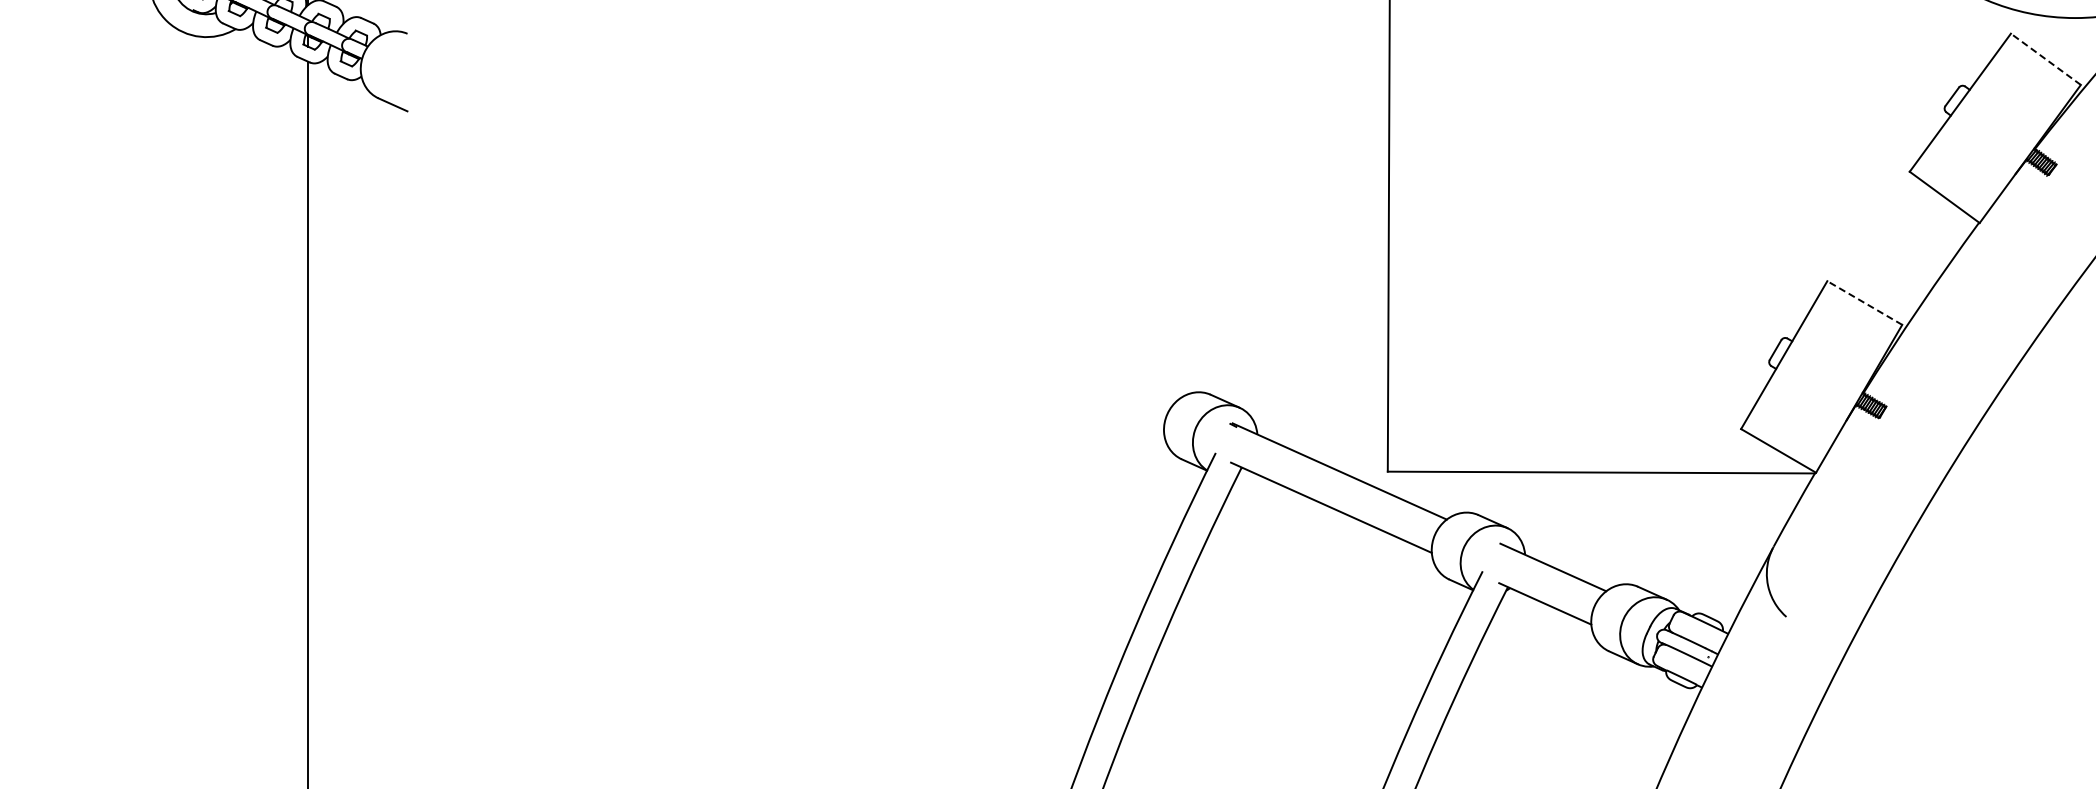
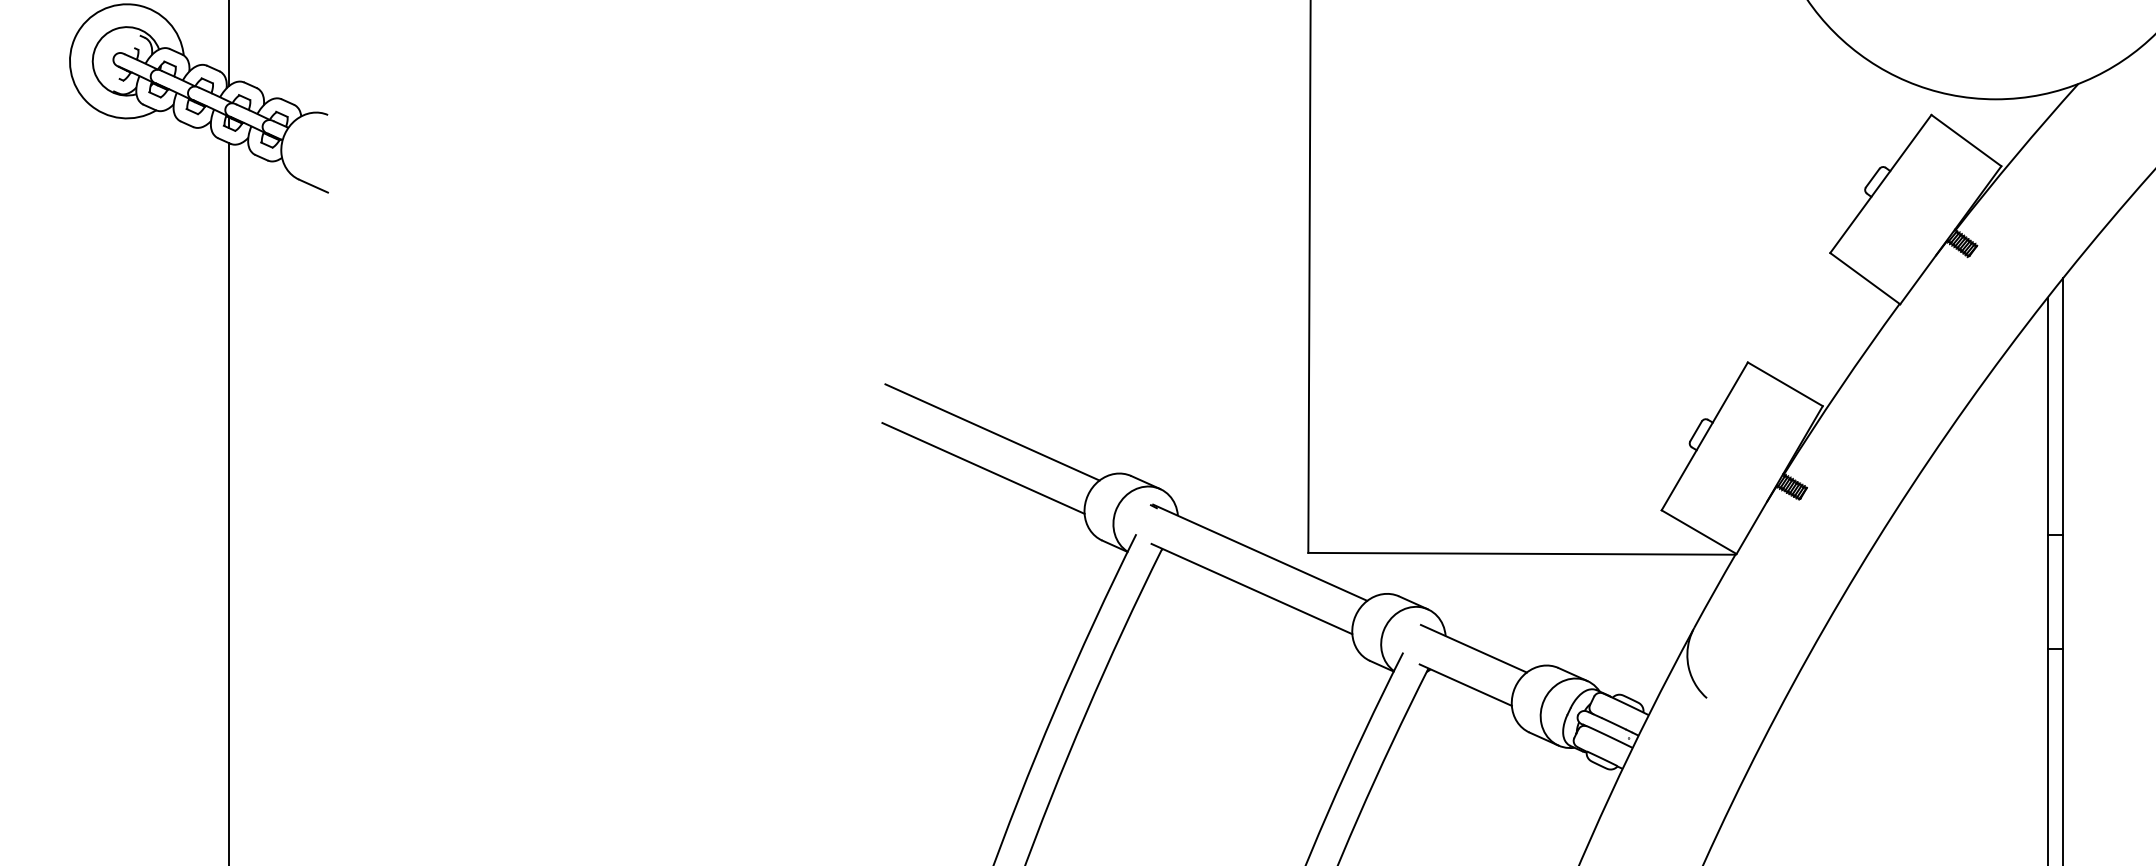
line: (2045, 59) -> (1966, 140), dashed -> solid
line: (1863, 303) -> (1784, 384), dashed -> solid
line: (1071, 351) -> (992, 432), added
line: (1062, 387) -> (983, 468), added

